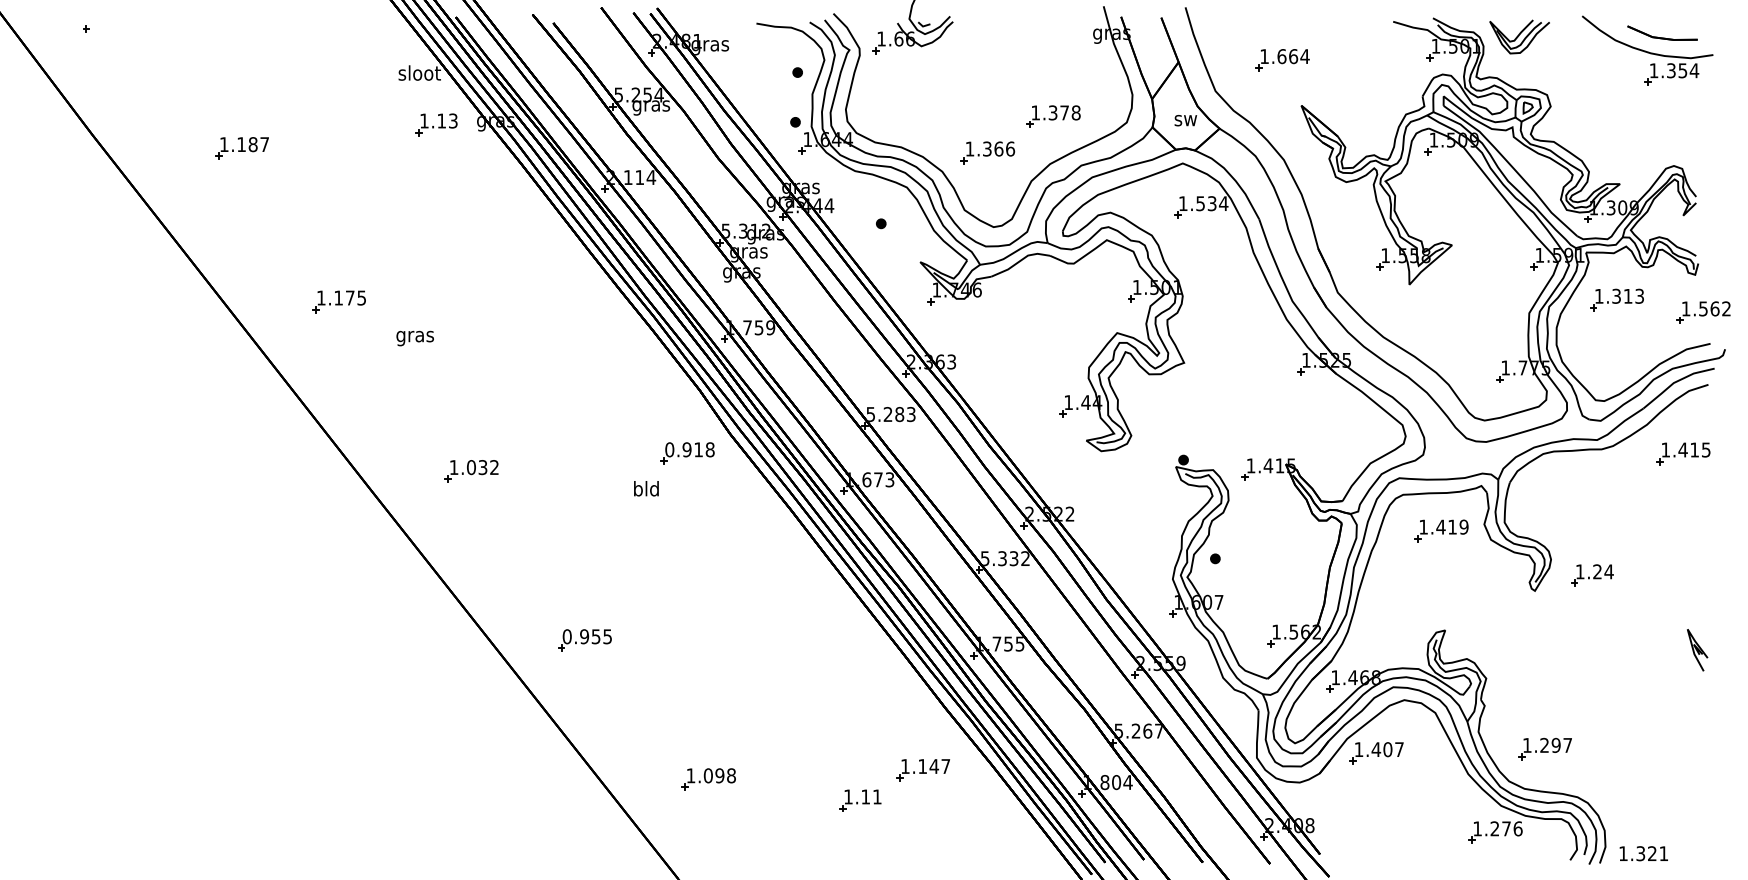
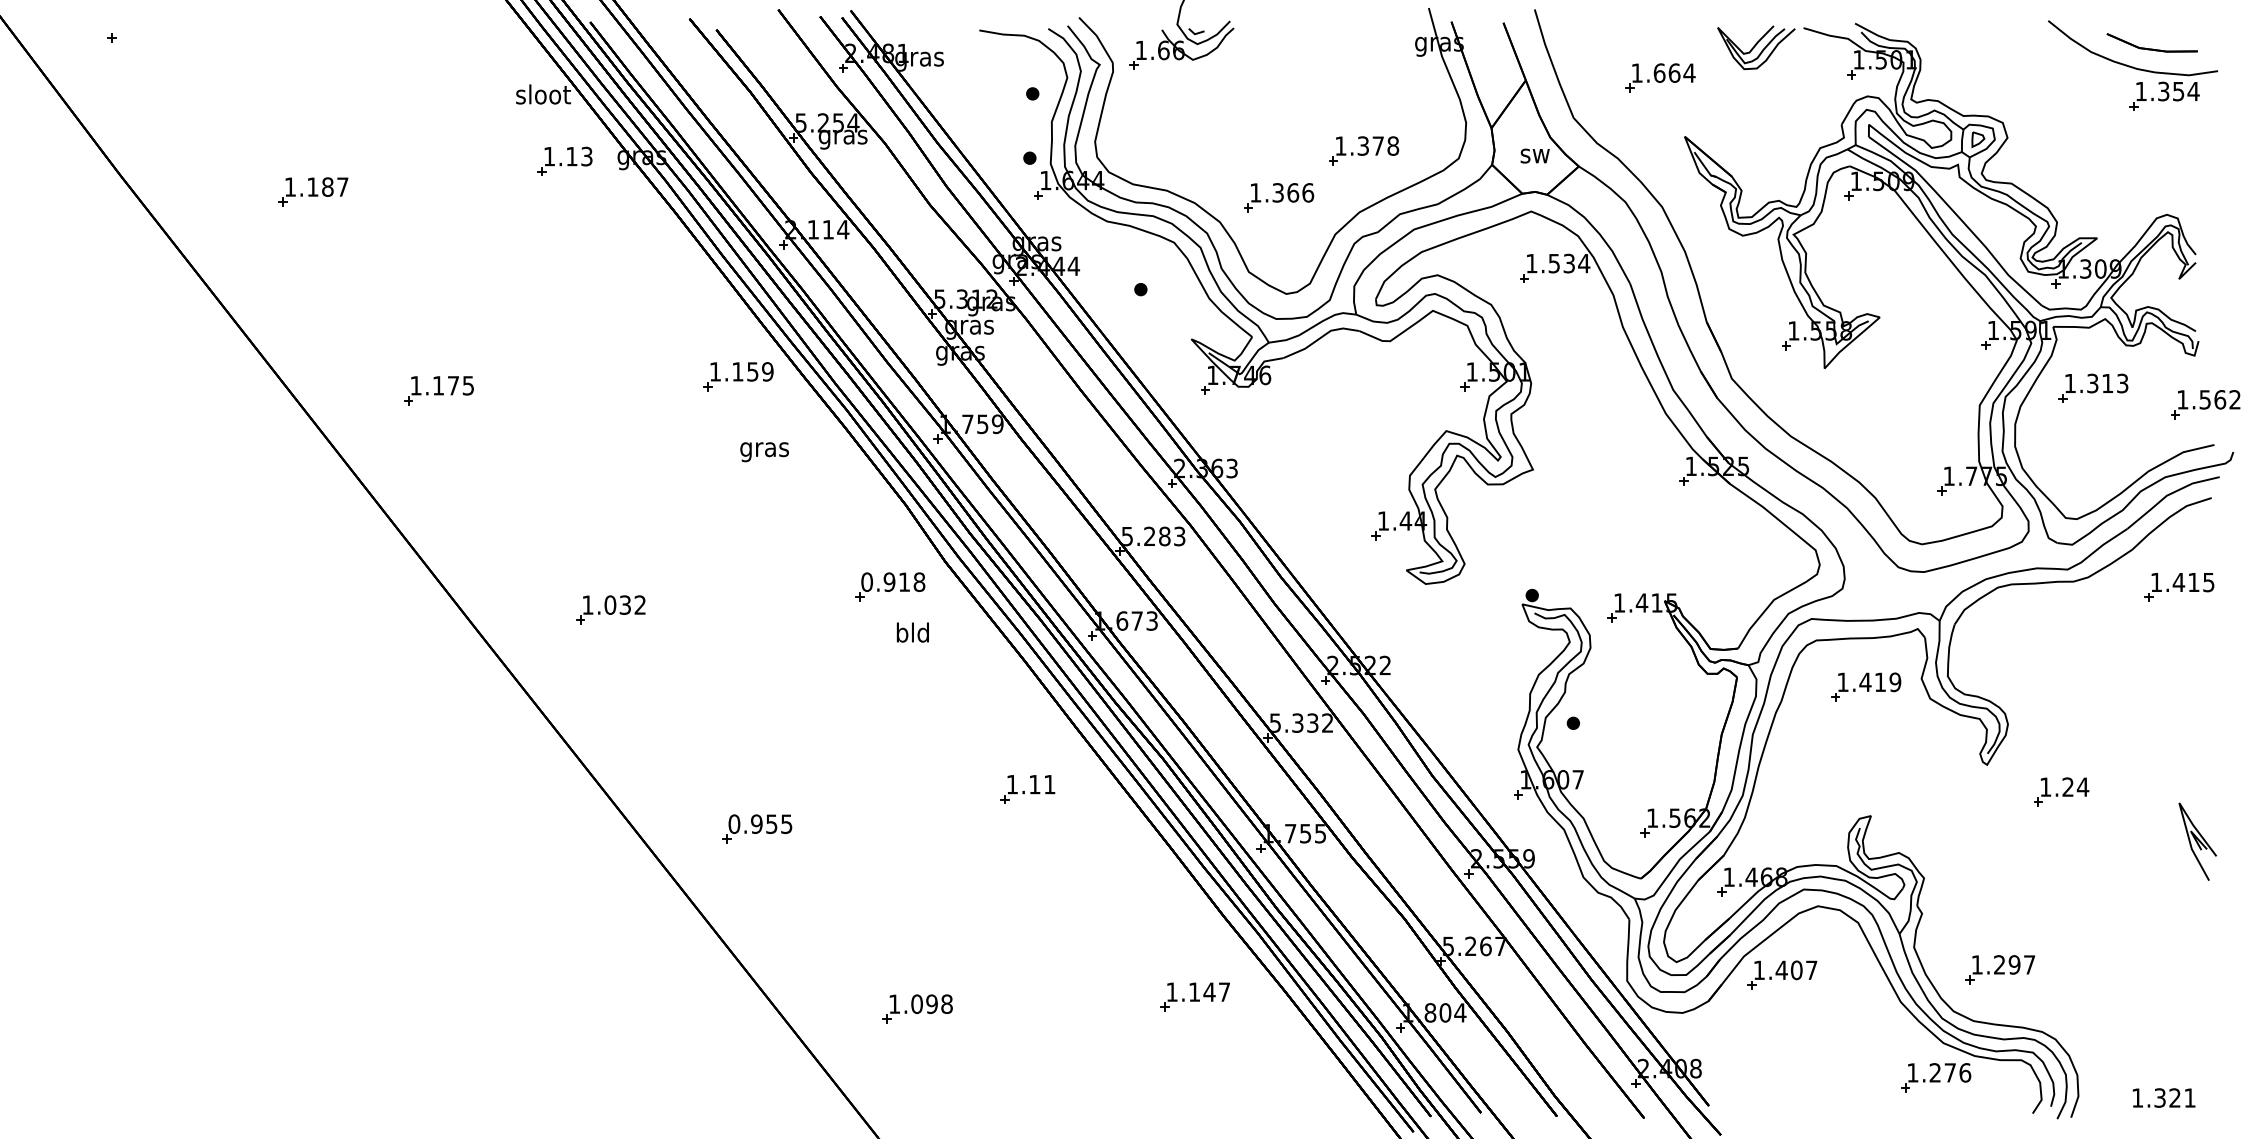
part: (1519, 36) -> (1756, 47), moved
part: (570, 290) -> (738, 376), added
text: (415, 338) -> (764, 452), moved
text: (646, 488) -> (912, 632), moved
part: (1592, 575) -> (2061, 791), moved
part: (1697, 650) -> (2197, 841), size x1.43
part: (860, 800) -> (1027, 789), moved
text: (1643, 853) -> (2163, 1097), moved

